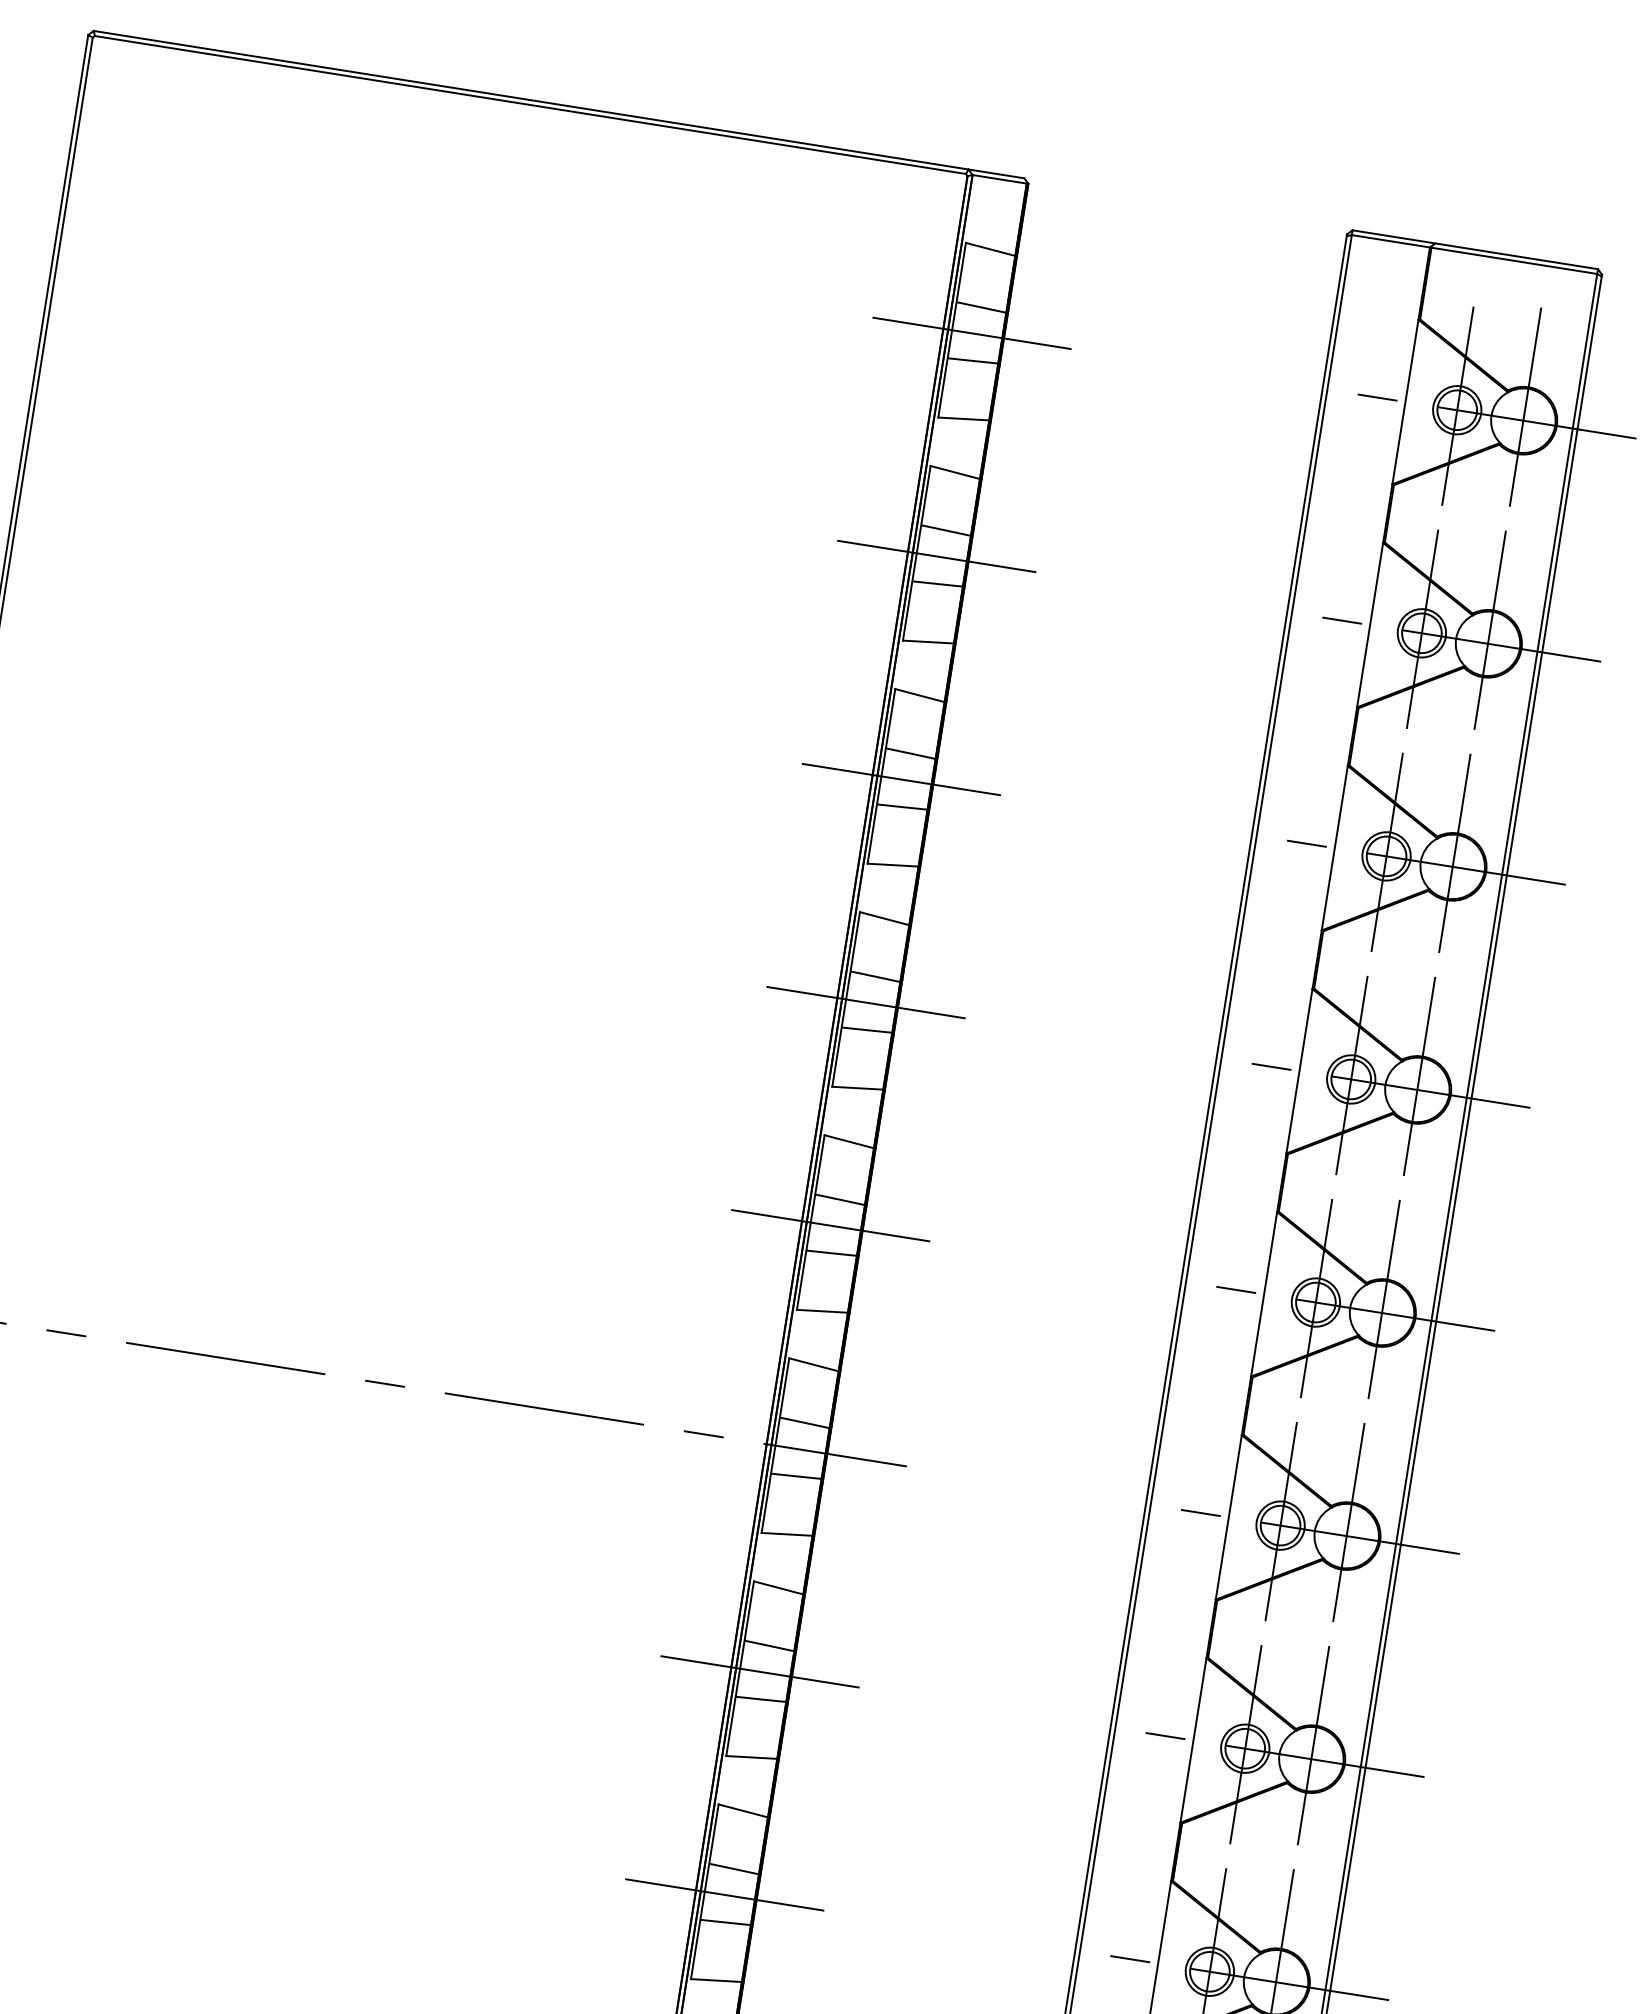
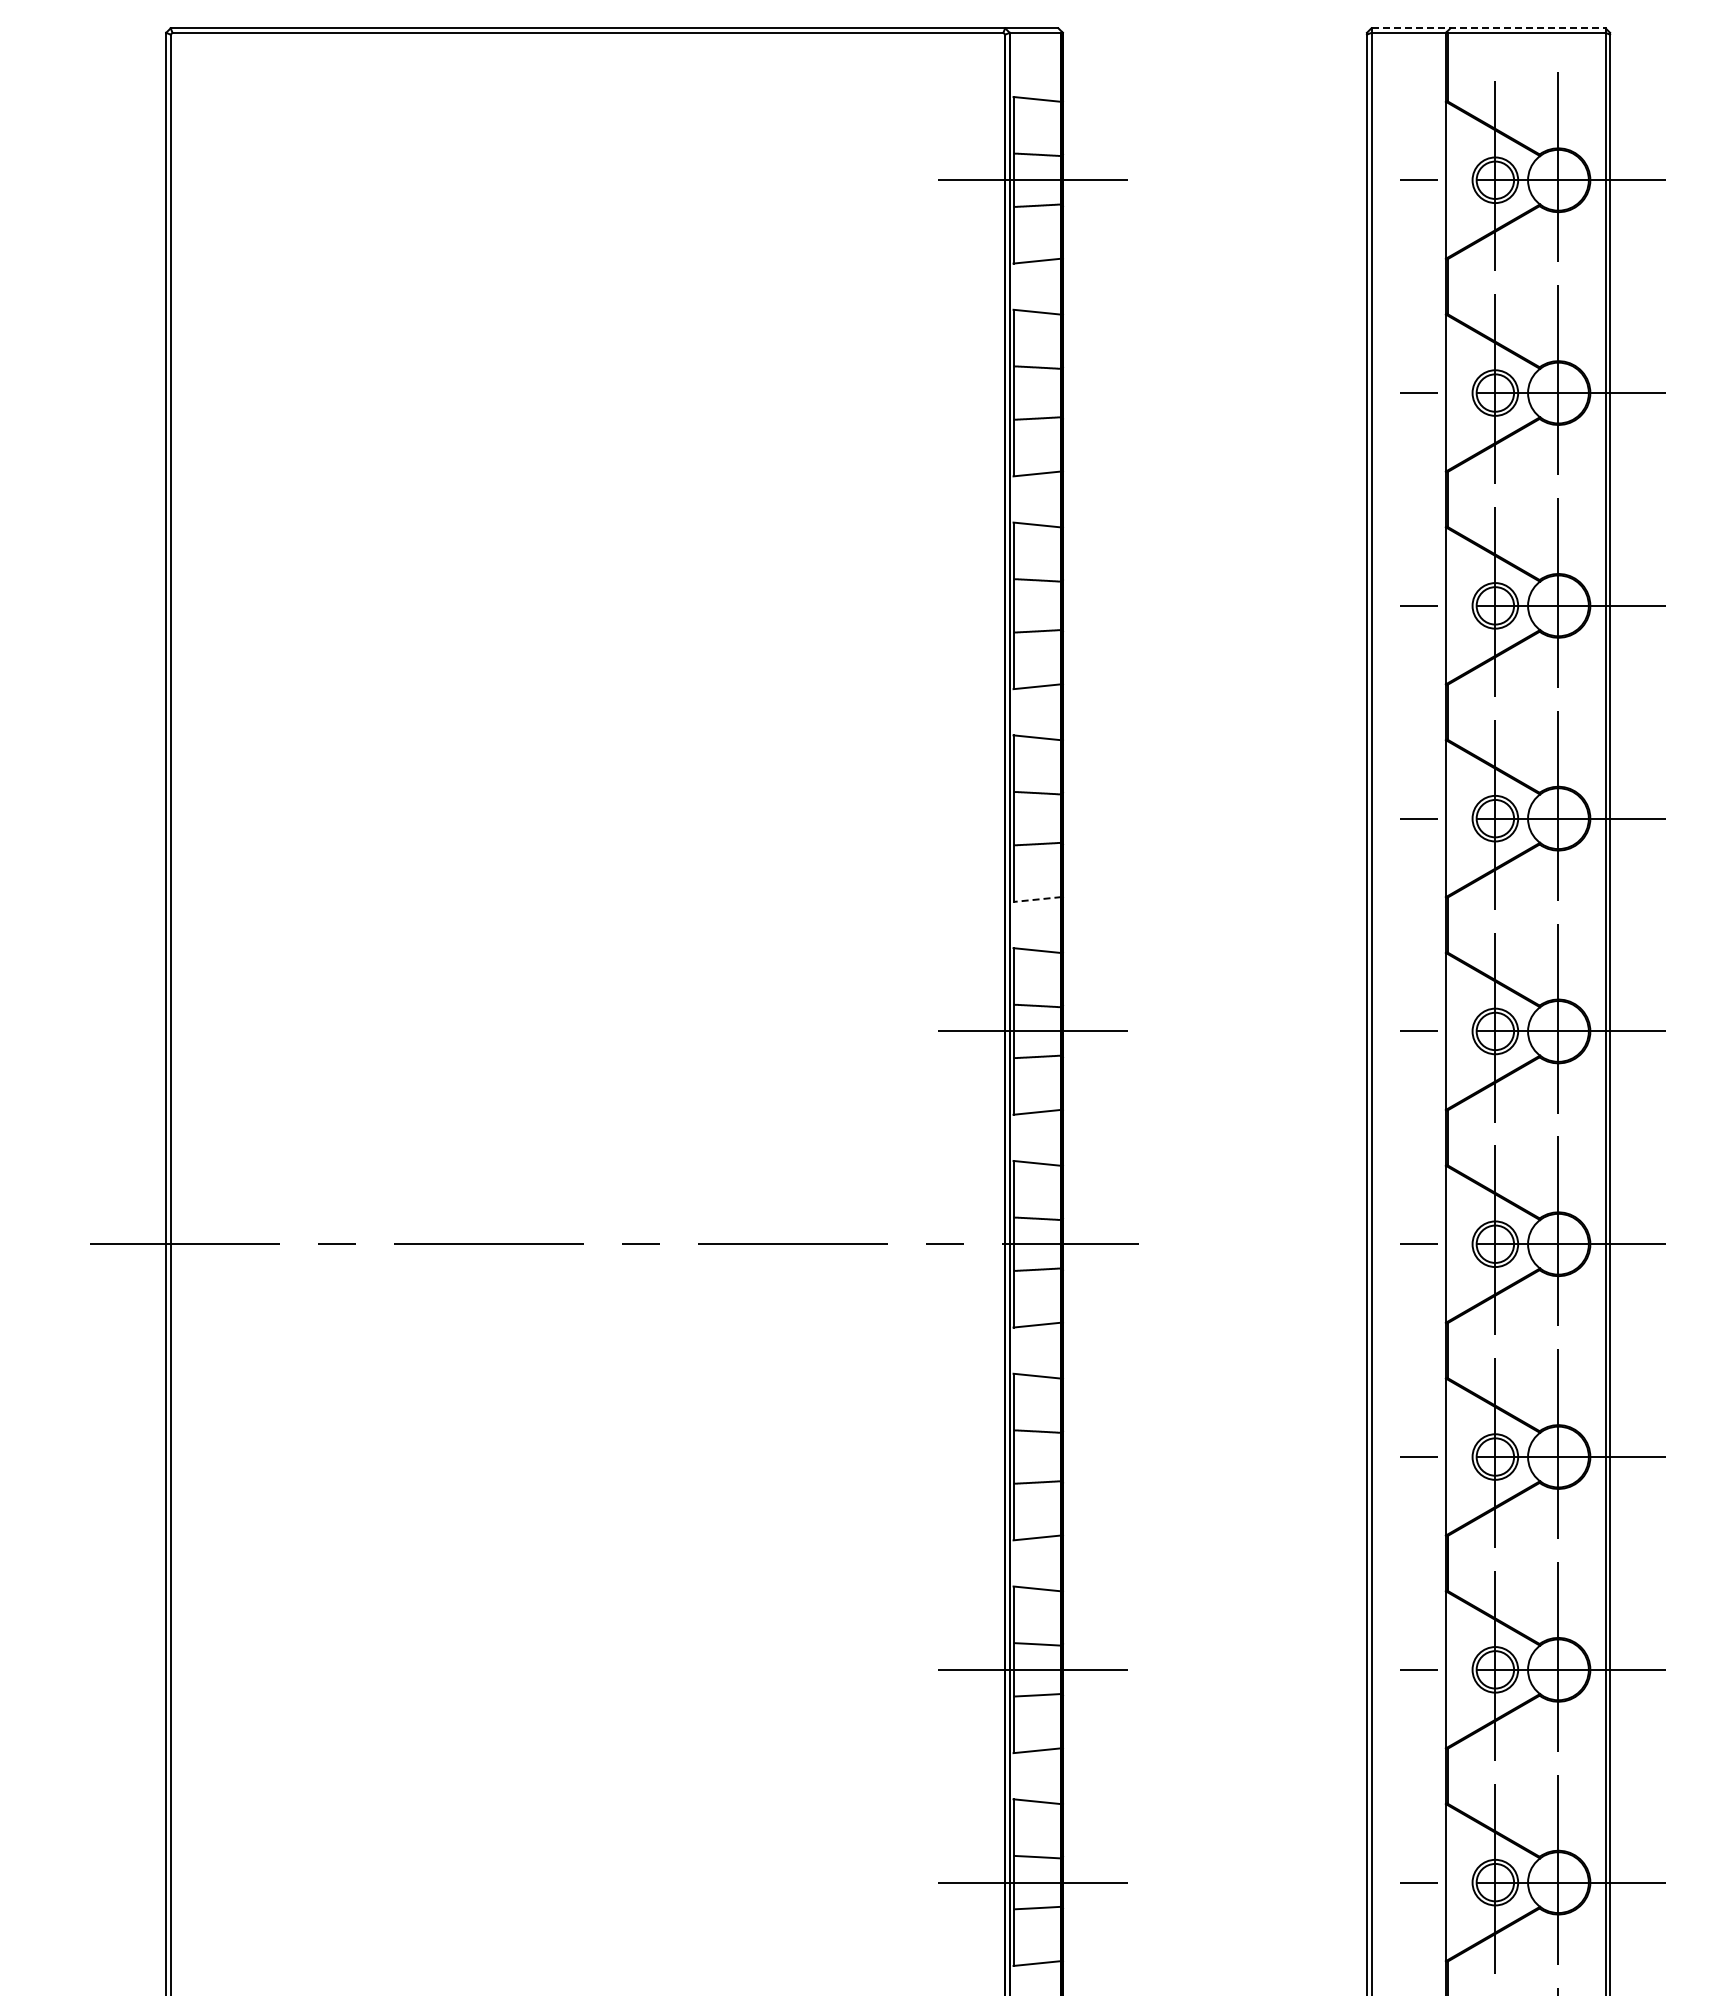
line: (1476, 250) -> (1489, 28), solid -> dashed
line: (941, 557) -> (1037, 393), removed
line: (906, 779) -> (1037, 605), removed
line: (871, 1003) -> (1037, 818), removed
line: (856, 1088) -> (1036, 899), solid -> dashed
line: (765, 1673) -> (1037, 1457), removed

